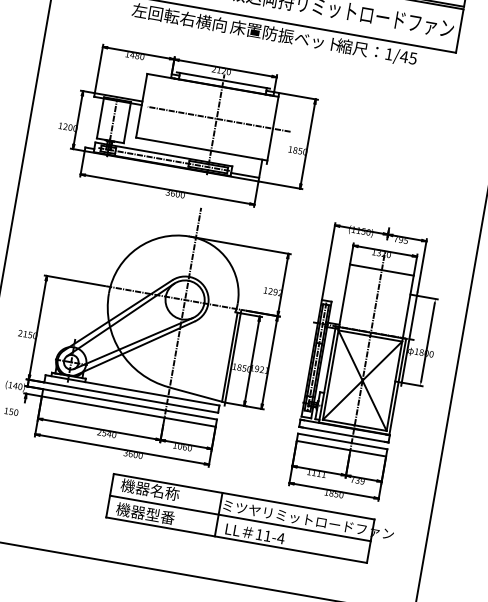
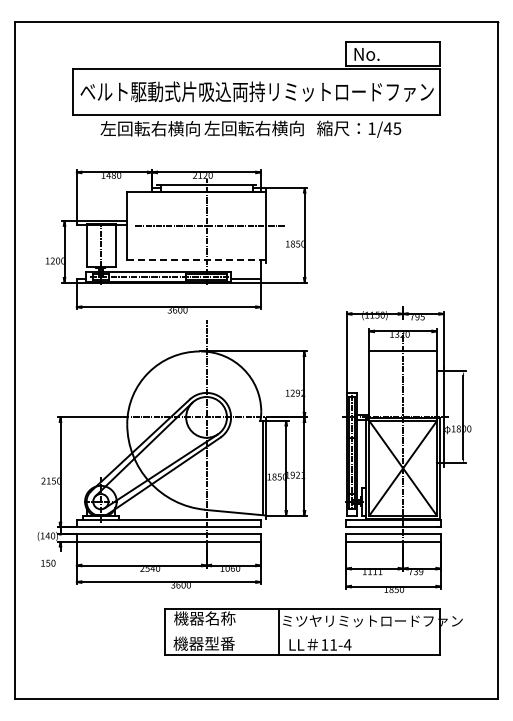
text: (284, 35) -> (261, 128), 床置防振ベット -> 左回転右横向
line: (201, 149) -> (196, 259), solid -> dashed
line: (240, 518) -> (302, 631), removed

